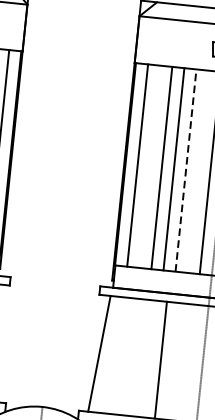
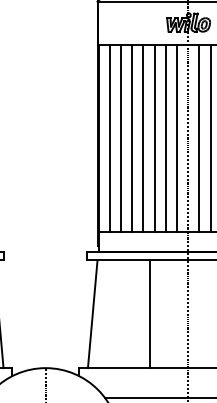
line: (150, 165) -> (121, 137), added
line: (185, 169) -> (154, 137), dashed -> solid
line: (197, 170) -> (165, 137), added

